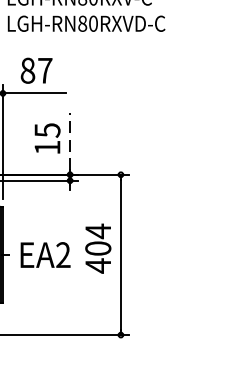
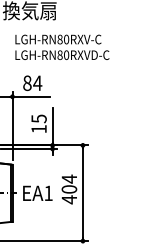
text: (44, 69) -> (37, 82), 87 -> 84
line: (69, 139) -> (52, 124), dashed -> solid
text: (63, 253) -> (48, 192), EA2 -> EA1

